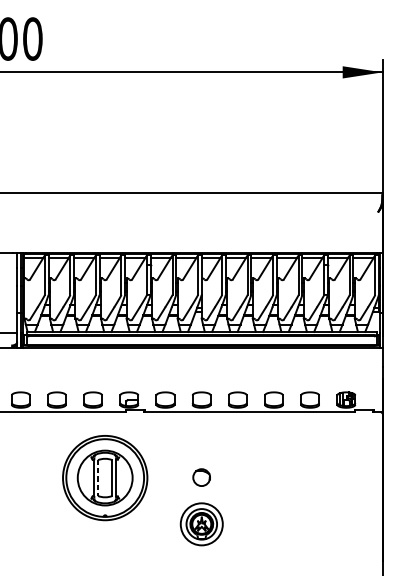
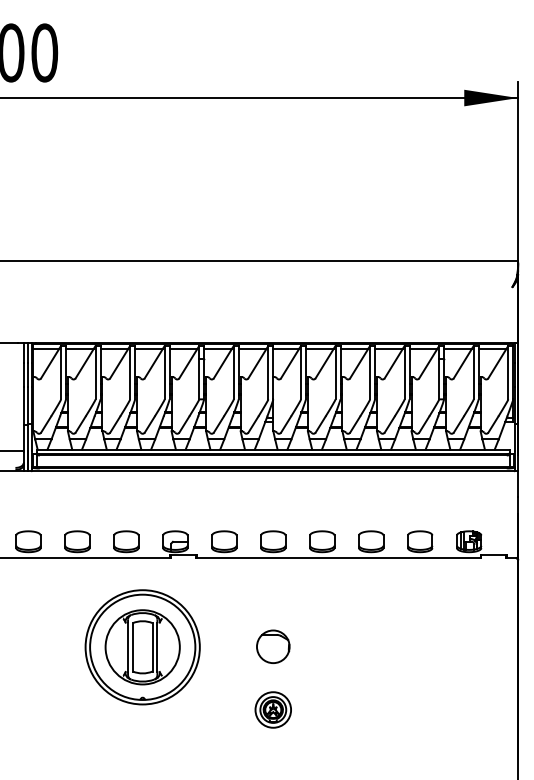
part: (201, 477) -> (273, 646), size x1.43
line: (97, 478) -> (132, 647), dashed -> solid
part: (201, 523) -> (272, 709), size x0.62

